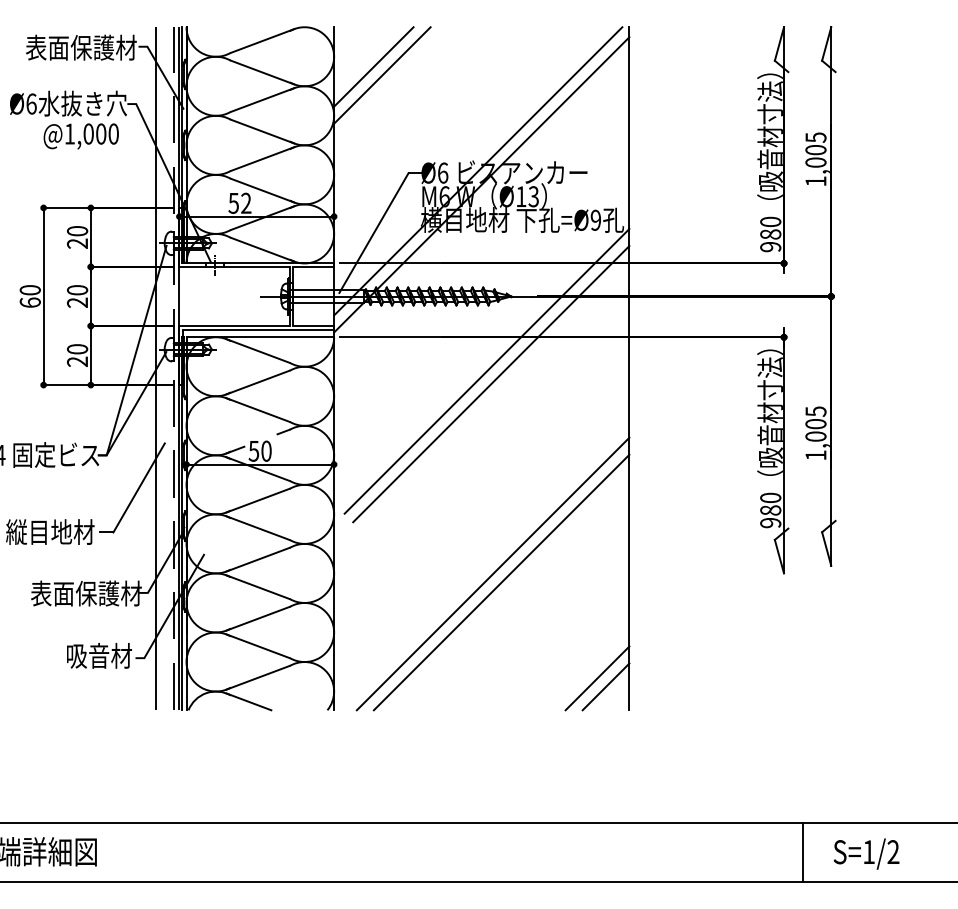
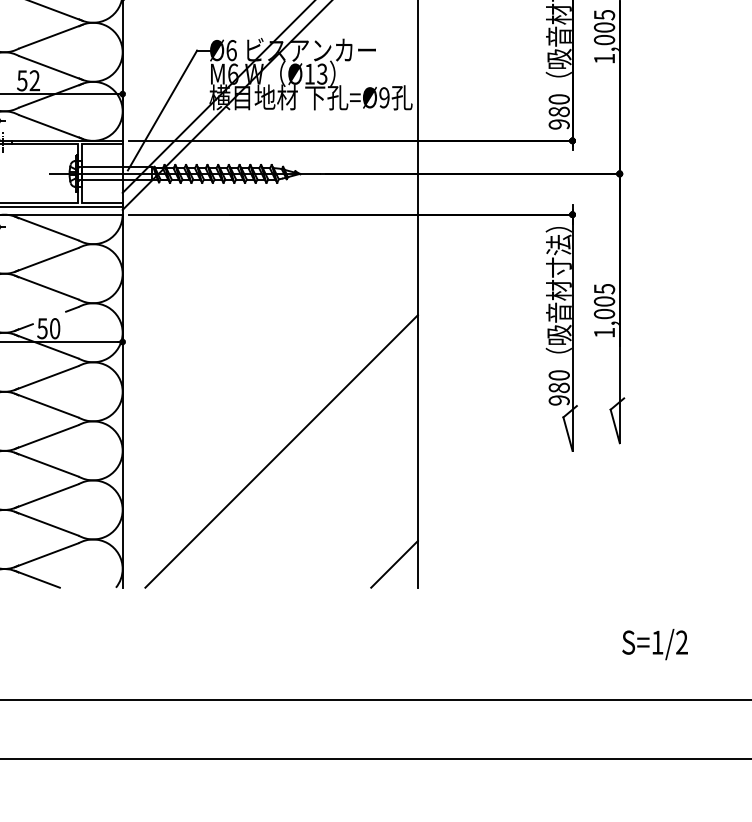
line: (486, 370) -> (275, 247), removed
line: (491, 384) -> (280, 261), removed
line: (501, 582) -> (290, 459), removed
line: (597, 678) -> (386, 555), removed
line: (802, 851) -> (591, 728), removed
text: (866, 853) -> (655, 643), moved

